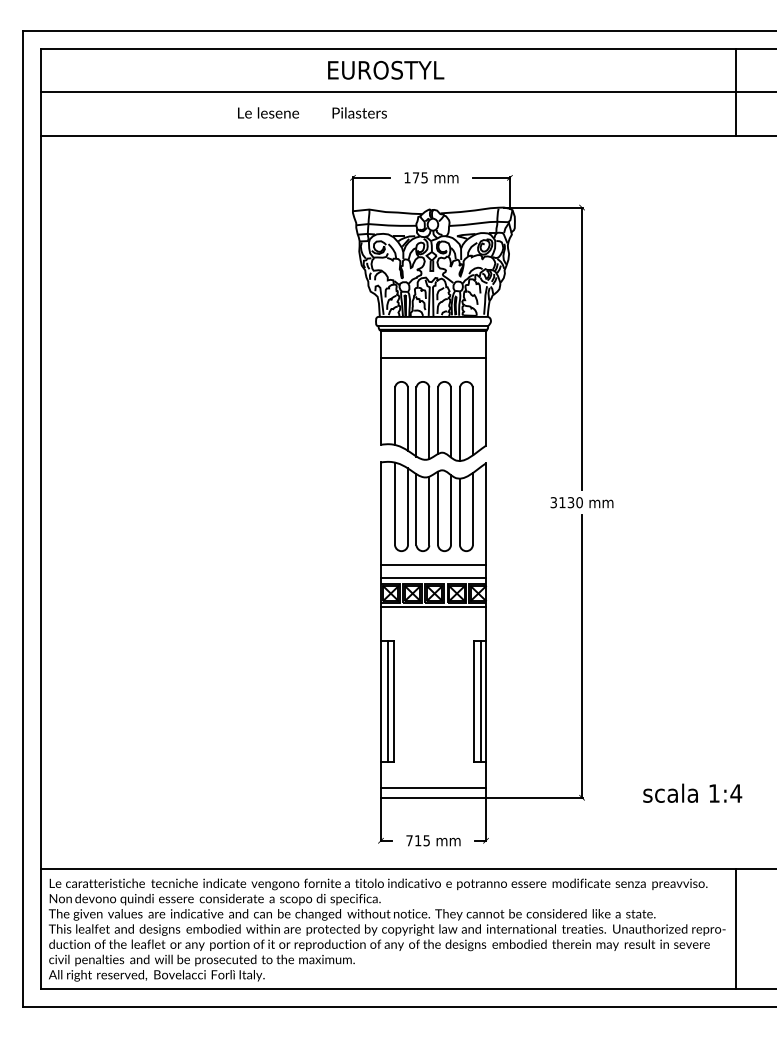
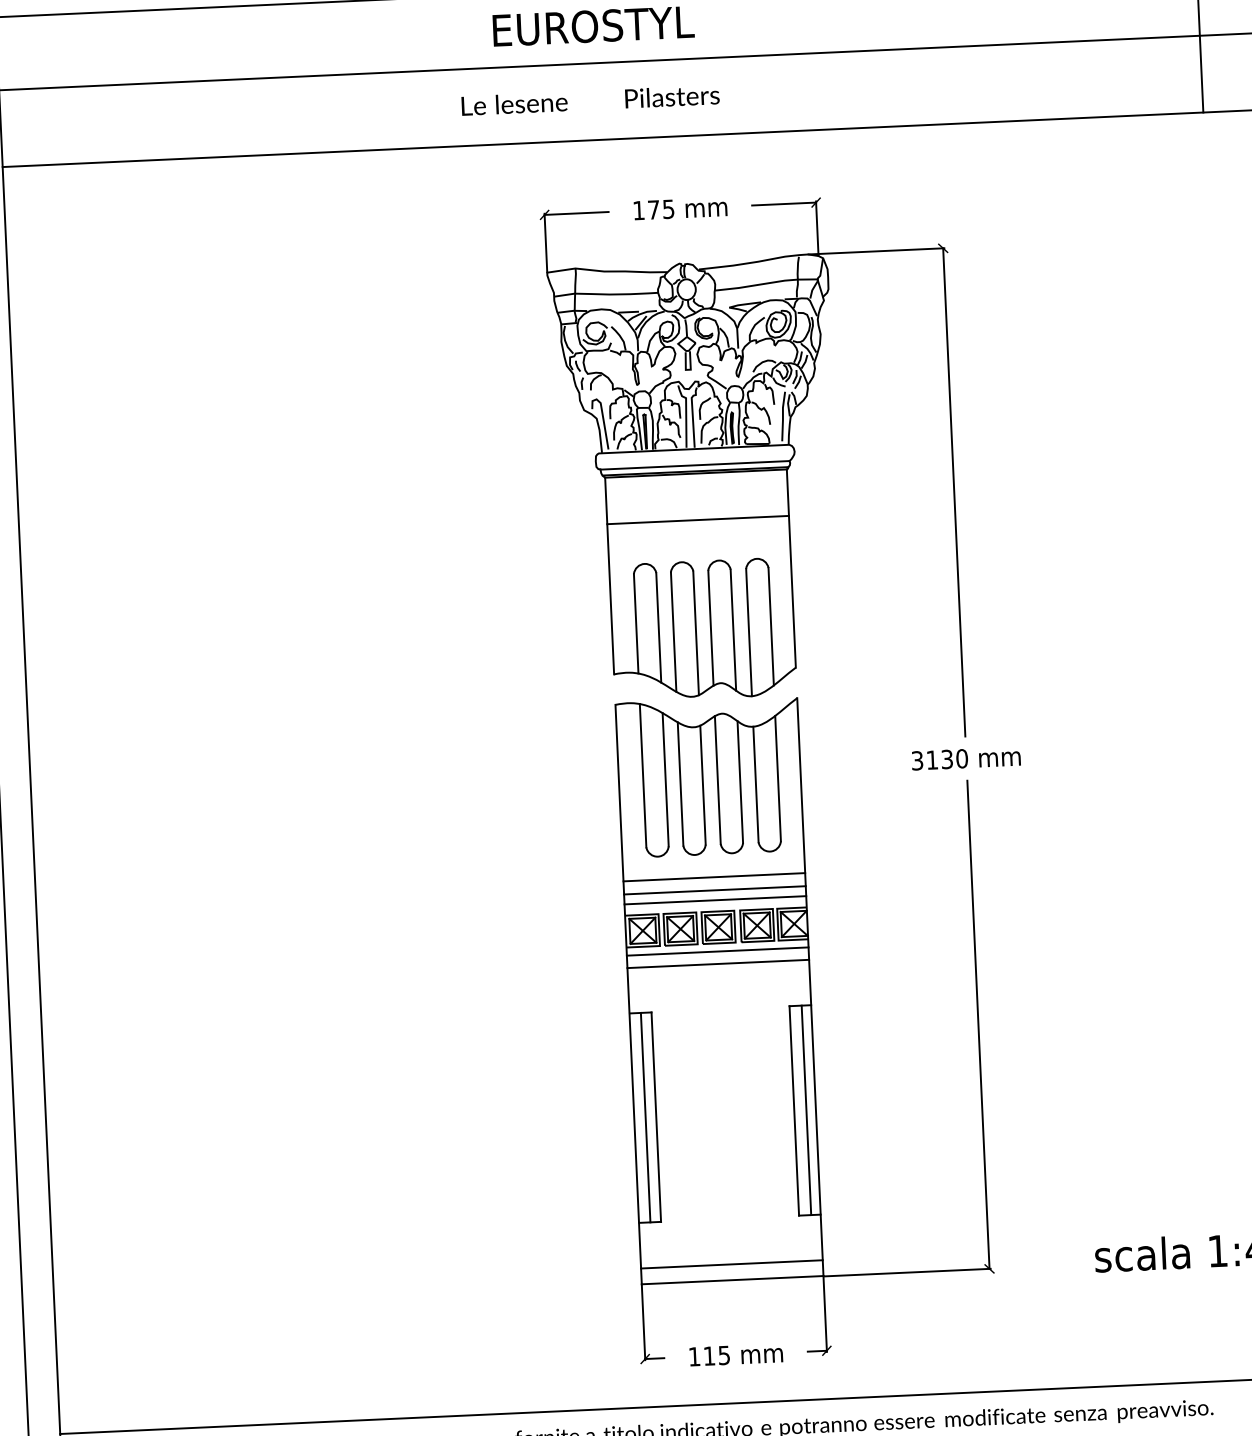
text: (312, 112) -> (590, 99), moved
line: (433, 572) -> (714, 891), added
line: (433, 614) -> (718, 963), added
text: (409, 840) -> (694, 1356), 715 -> 115

